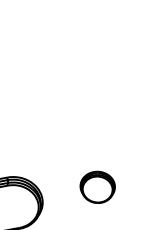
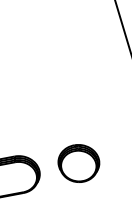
part: (97, 187) -> (78, 163), size x1.67

